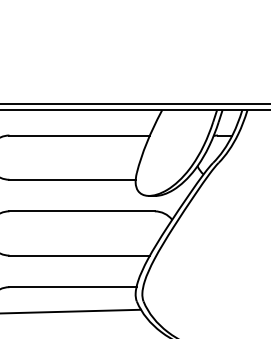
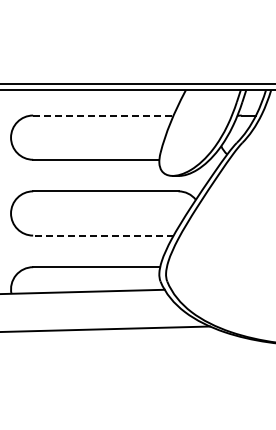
line: (79, 135) -> (103, 115), solid -> dashed
line: (78, 255) -> (102, 235), solid -> dashed

